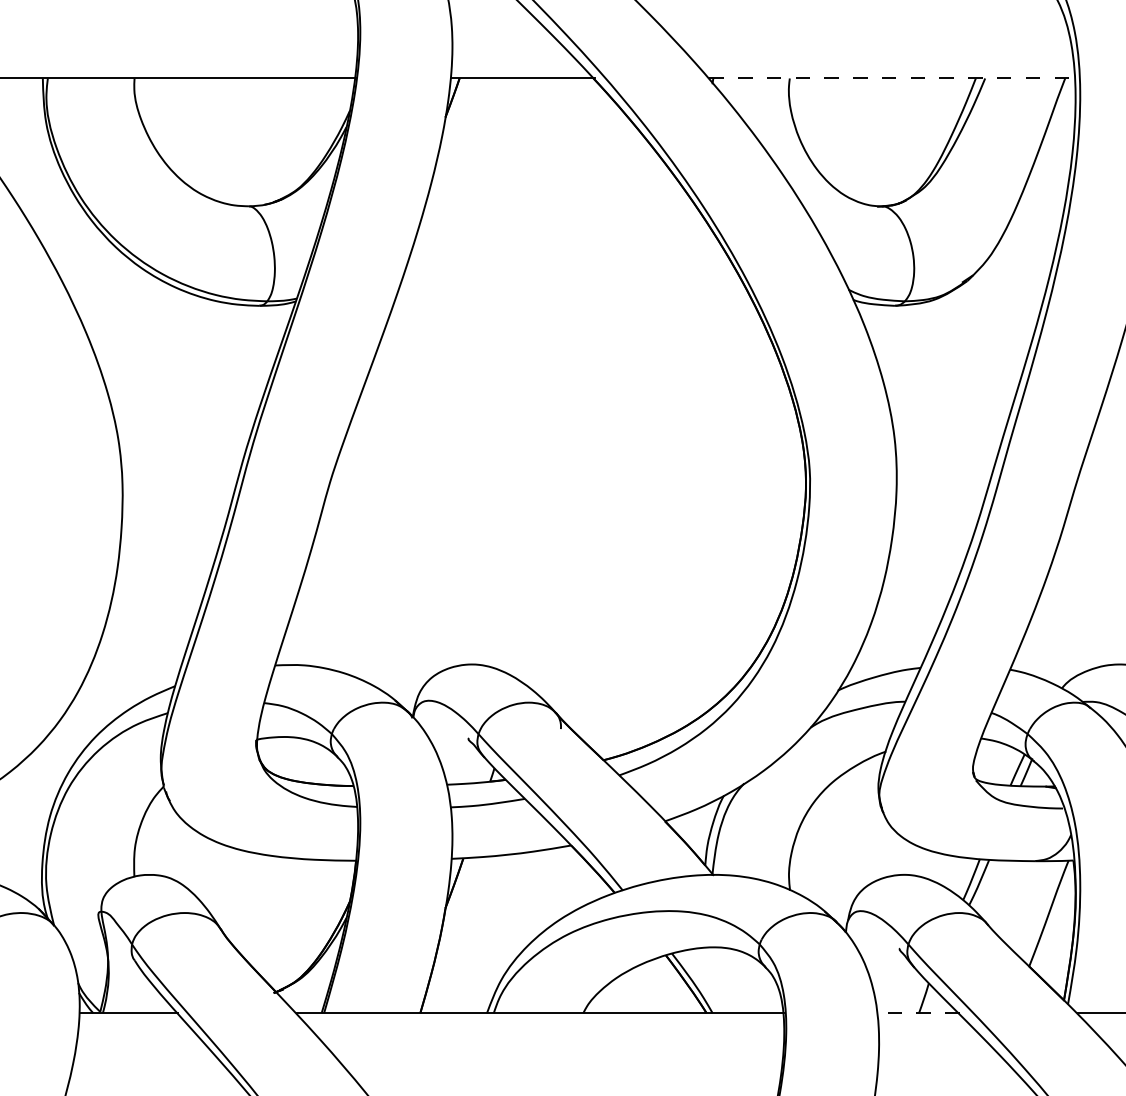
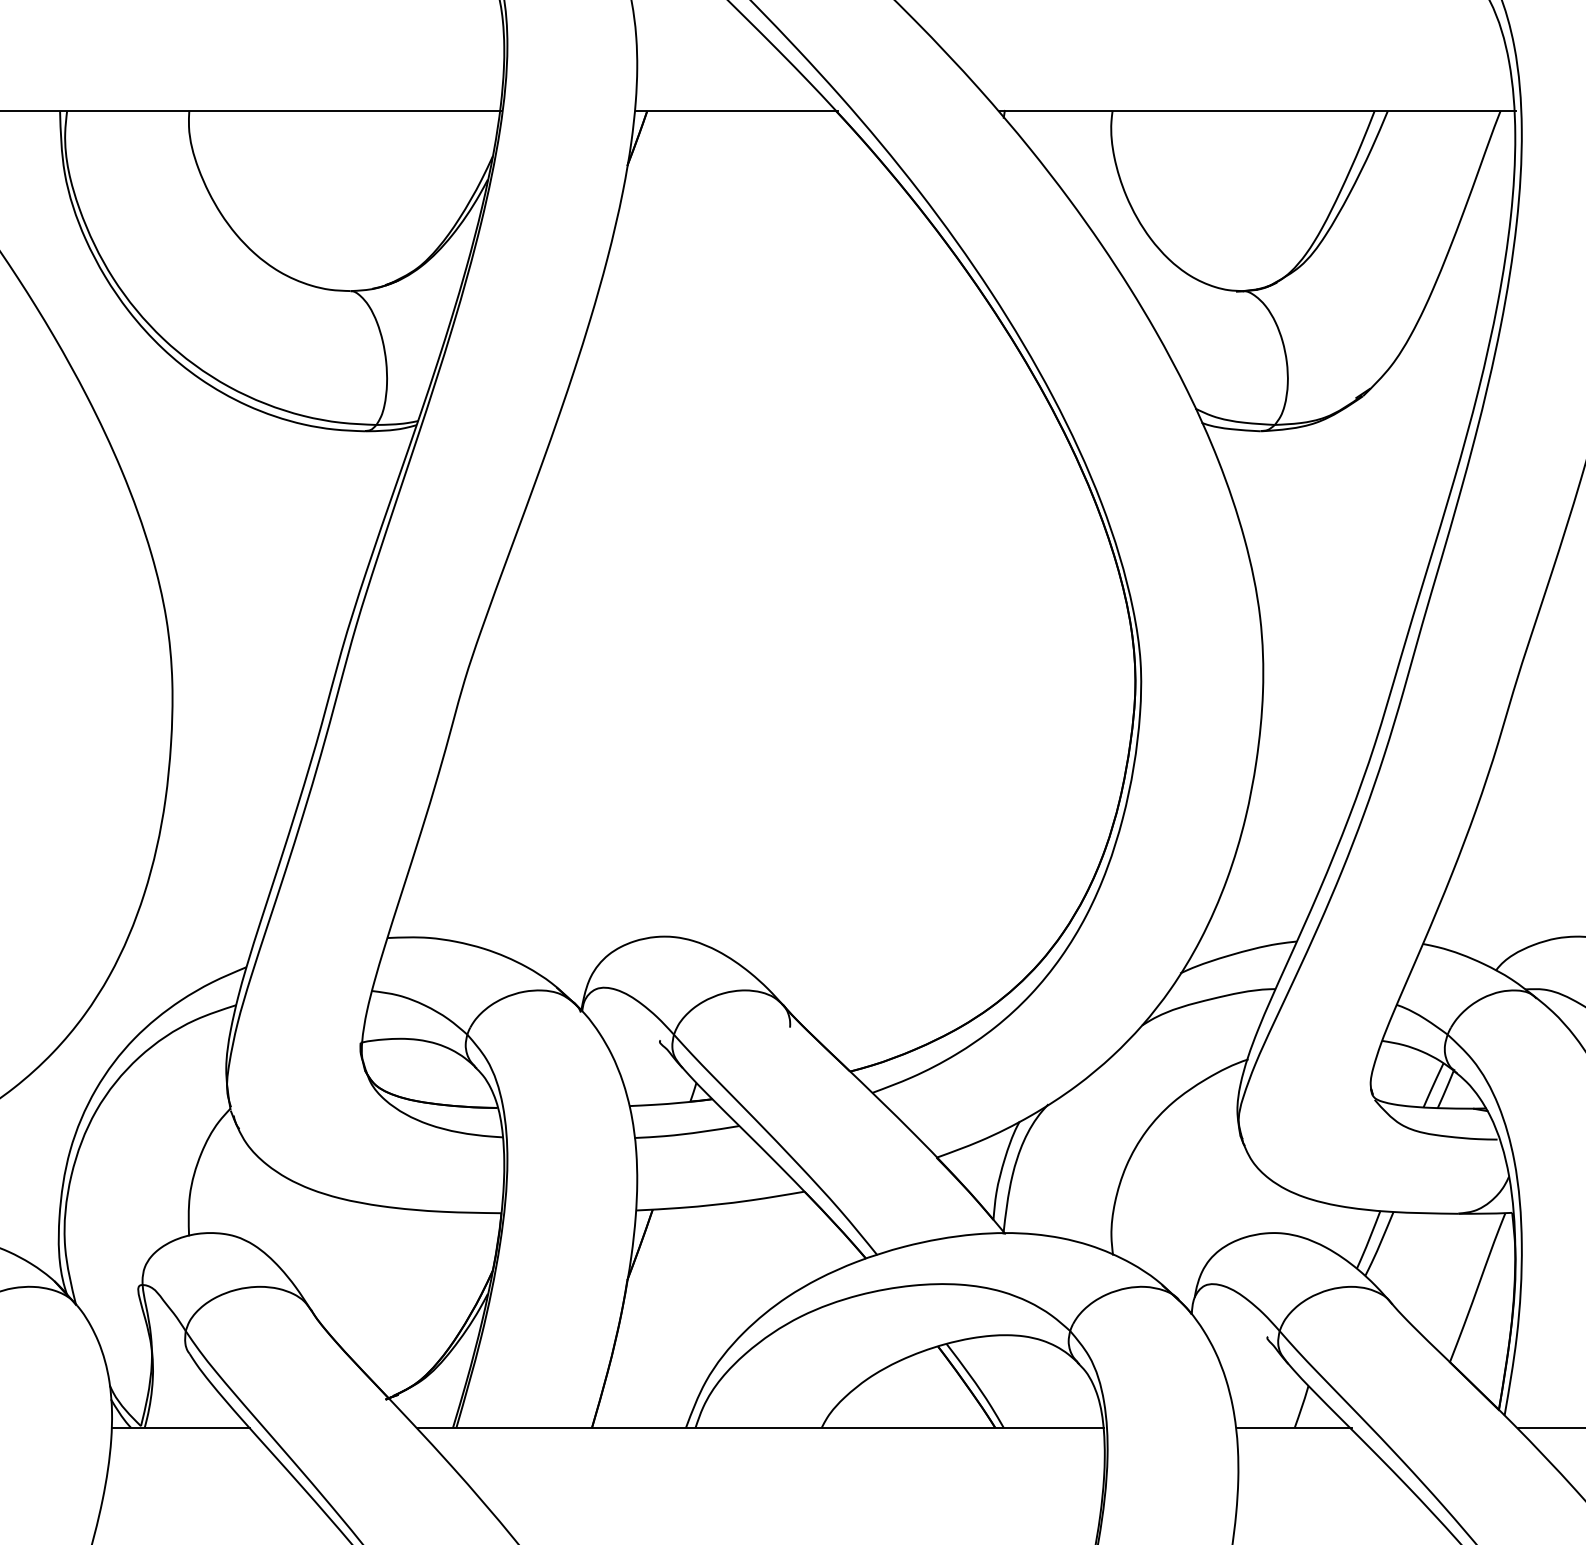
line: (893, 78) -> (1258, 110), dashed -> solid
line: (918, 1012) -> (1294, 1427), dashed -> solid

